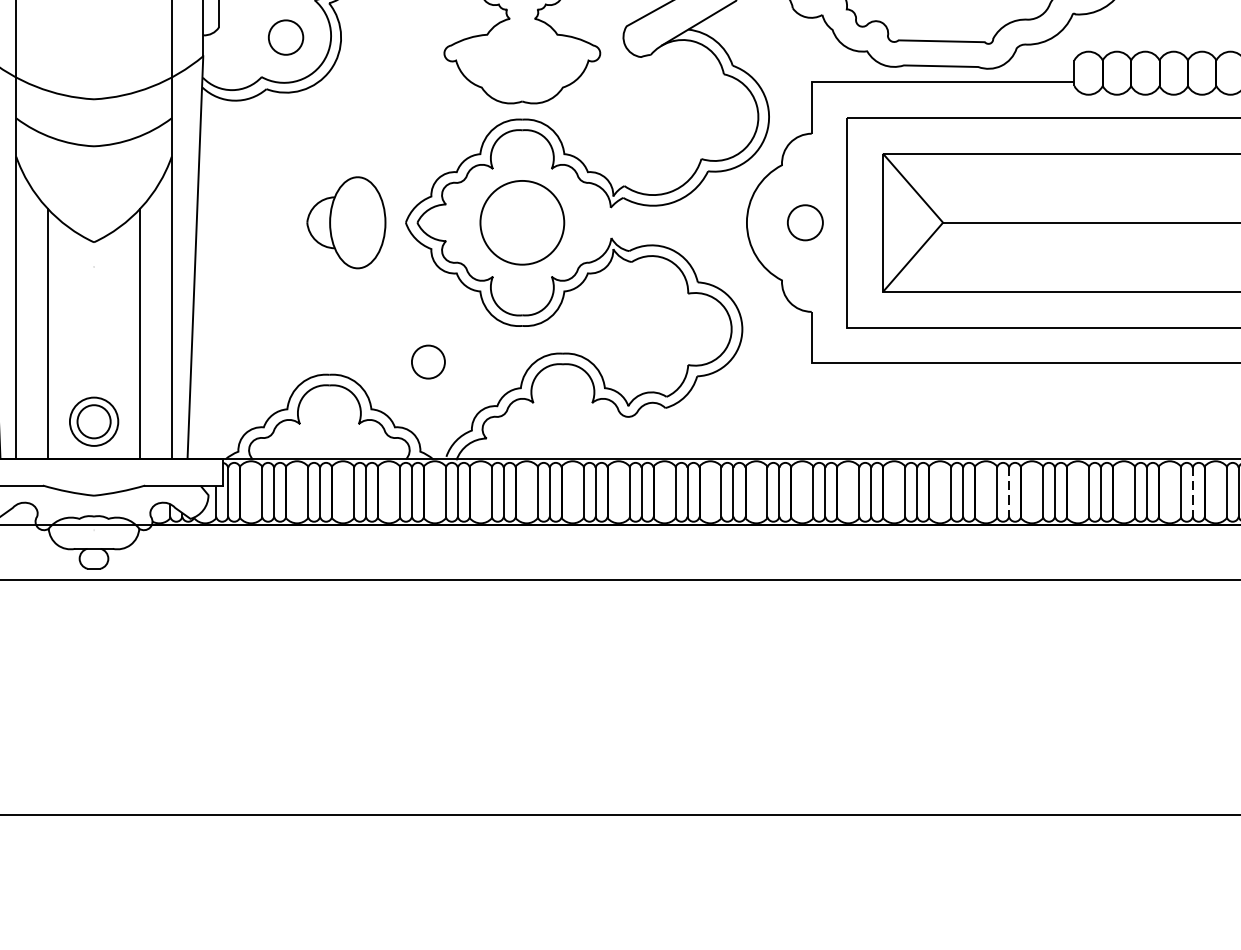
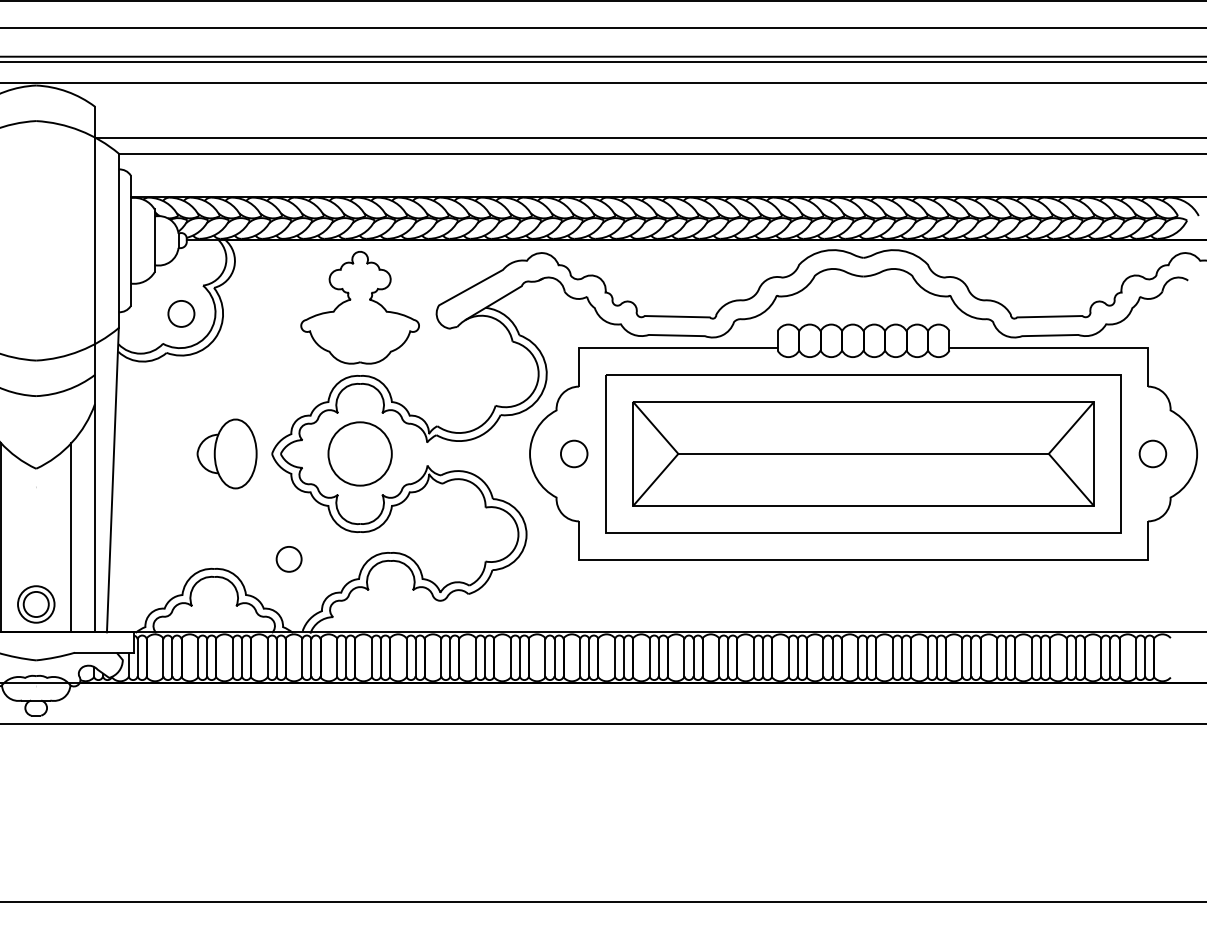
line: (1009, 491) -> (728, 657), dashed -> solid
line: (1193, 491) -> (867, 657), dashed -> solid

